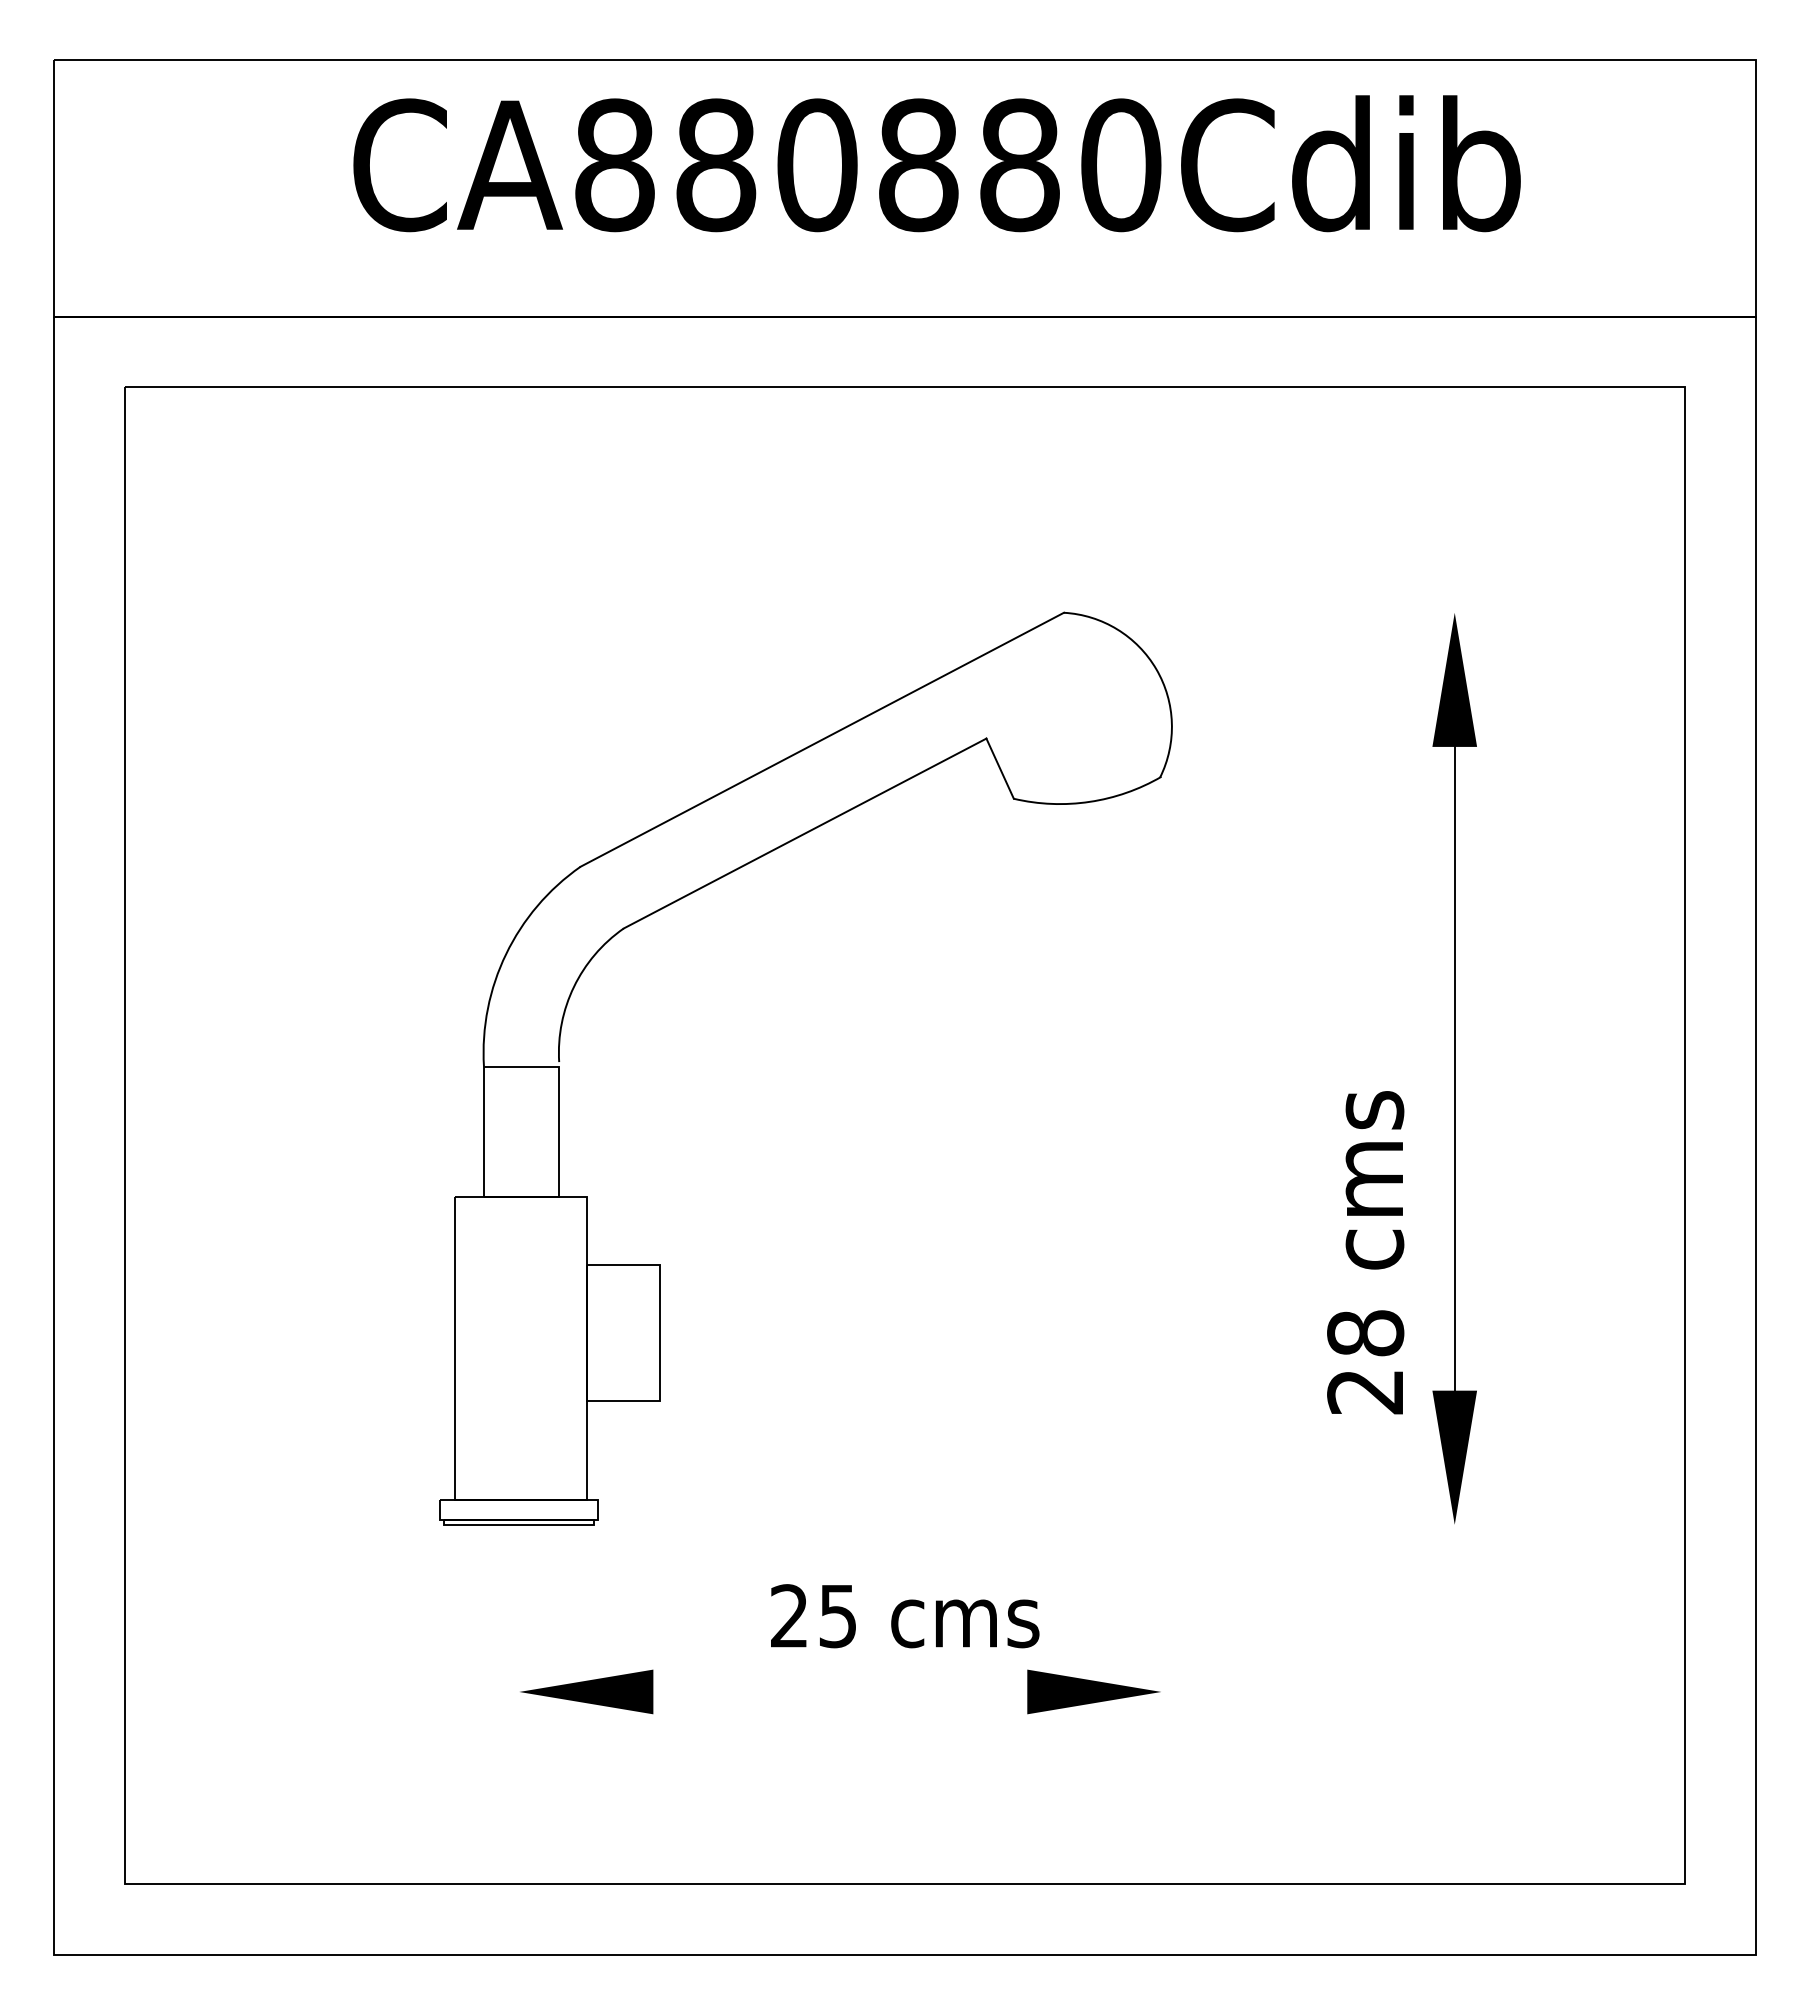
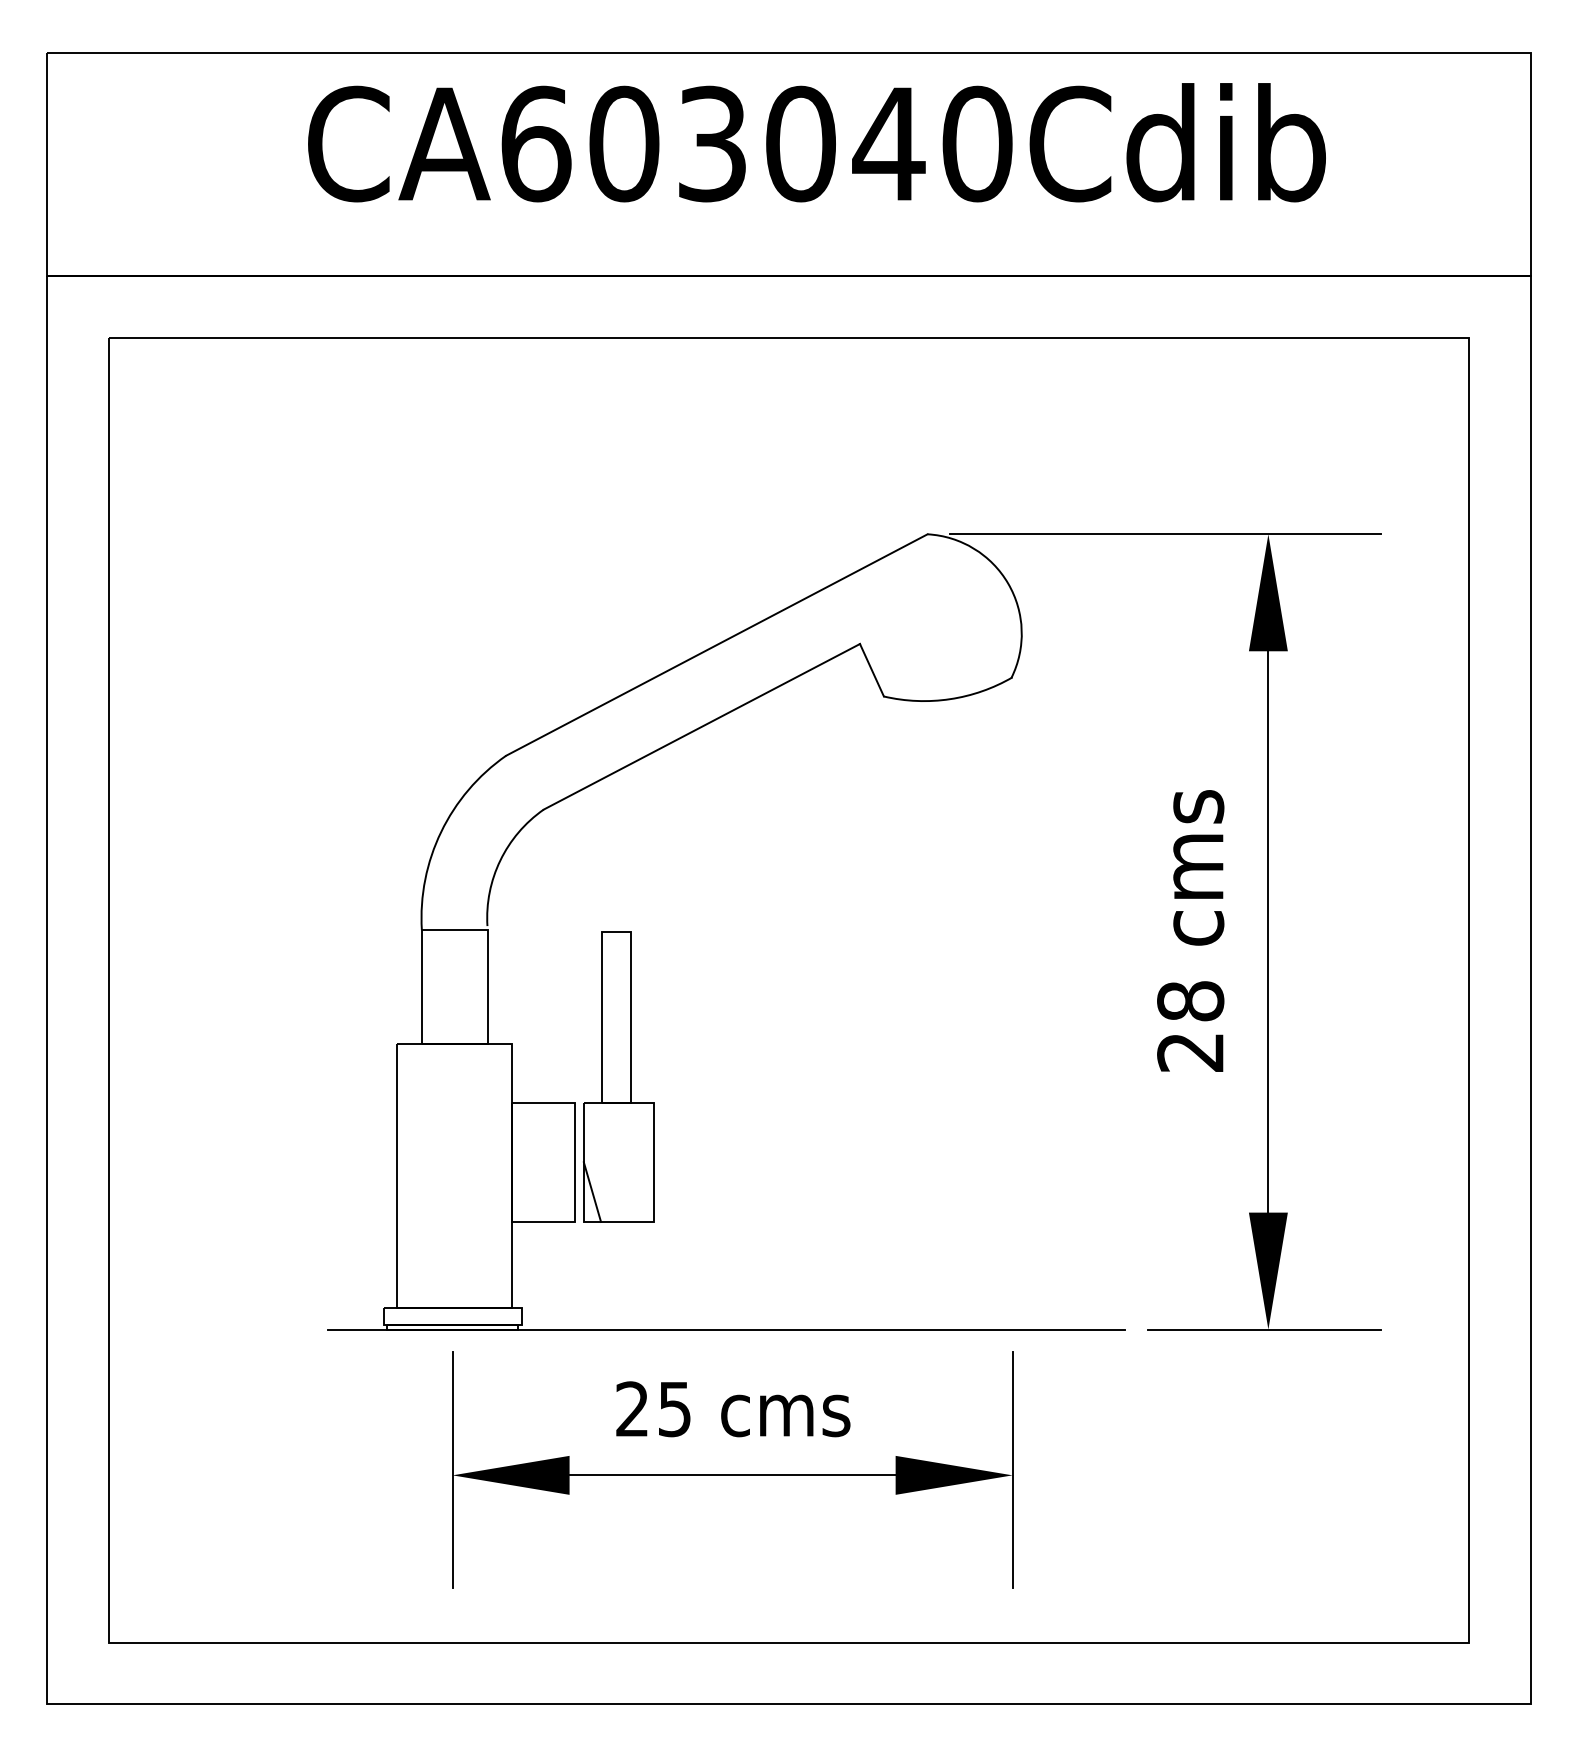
text: (818, 165) -> (713, 144), CA880880Cdib -> CA603040Cdib
line: (1336, 612) -> (1165, 534), added
part: (709, 1235) -> (618, 1077), added
text: (1365, 1252) -> (1190, 930), moved
line: (833, 1524) -> (726, 1329), added
line: (1449, 1524) -> (1263, 1329), added
text: (905, 1616) -> (733, 1409), moved
line: (519, 1685) -> (452, 1469), added
line: (1161, 1685) -> (1012, 1469), added
line: (840, 1691) -> (732, 1474), added

